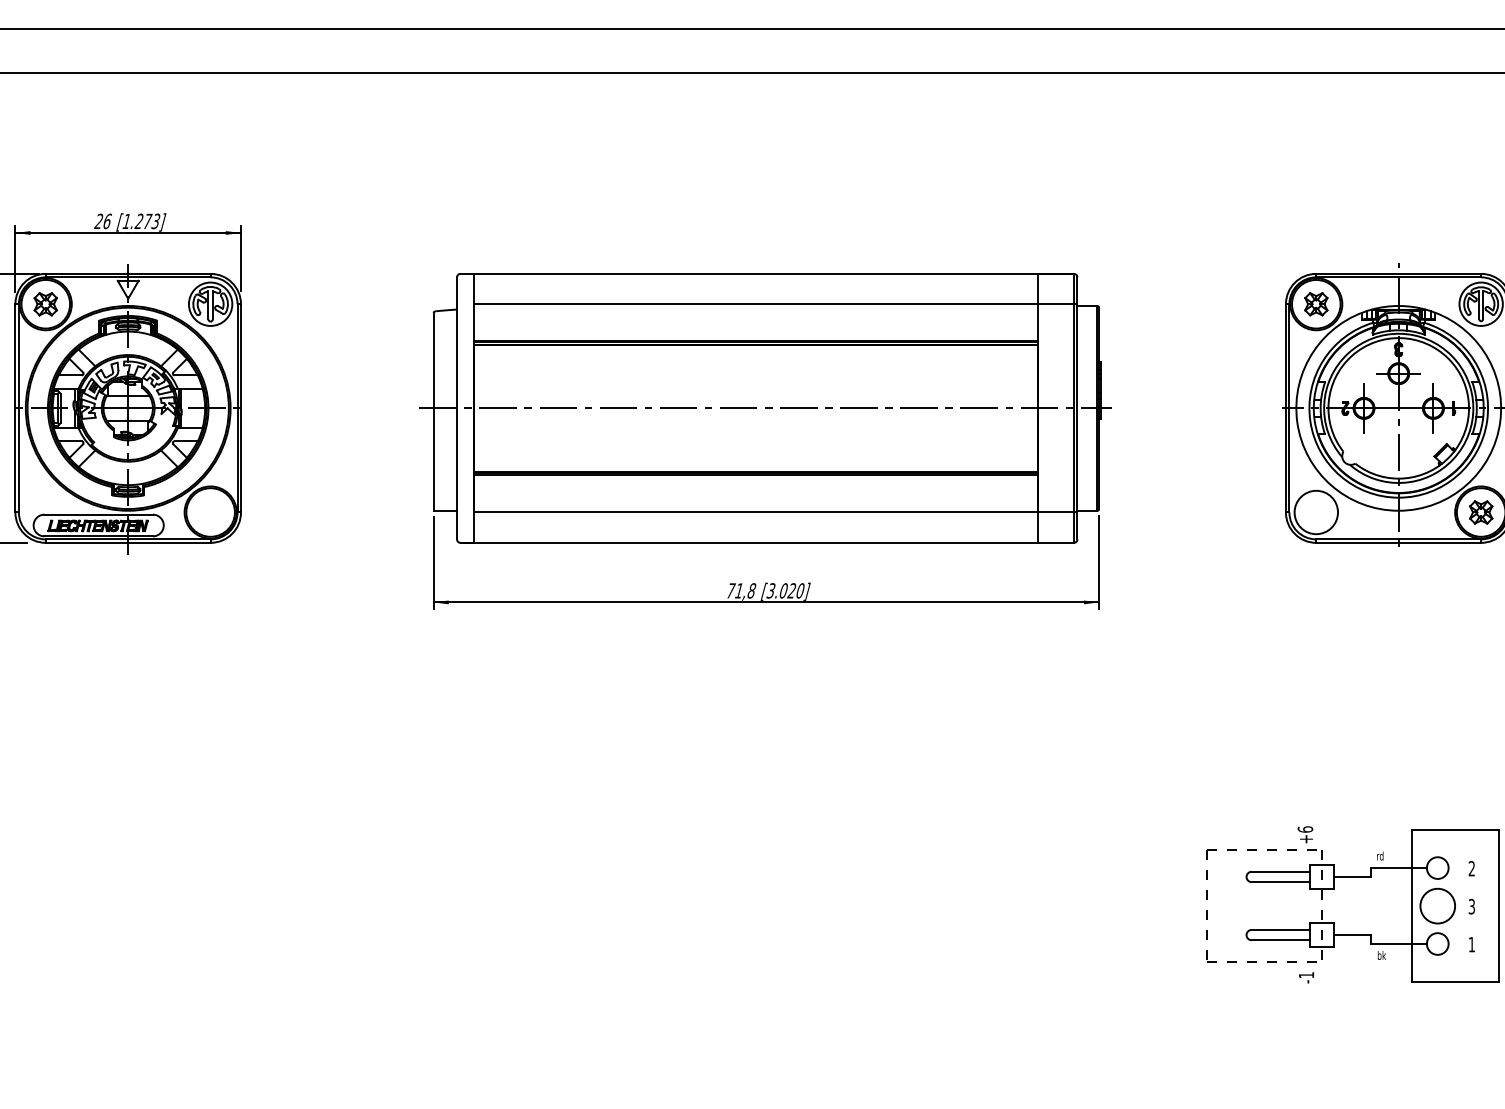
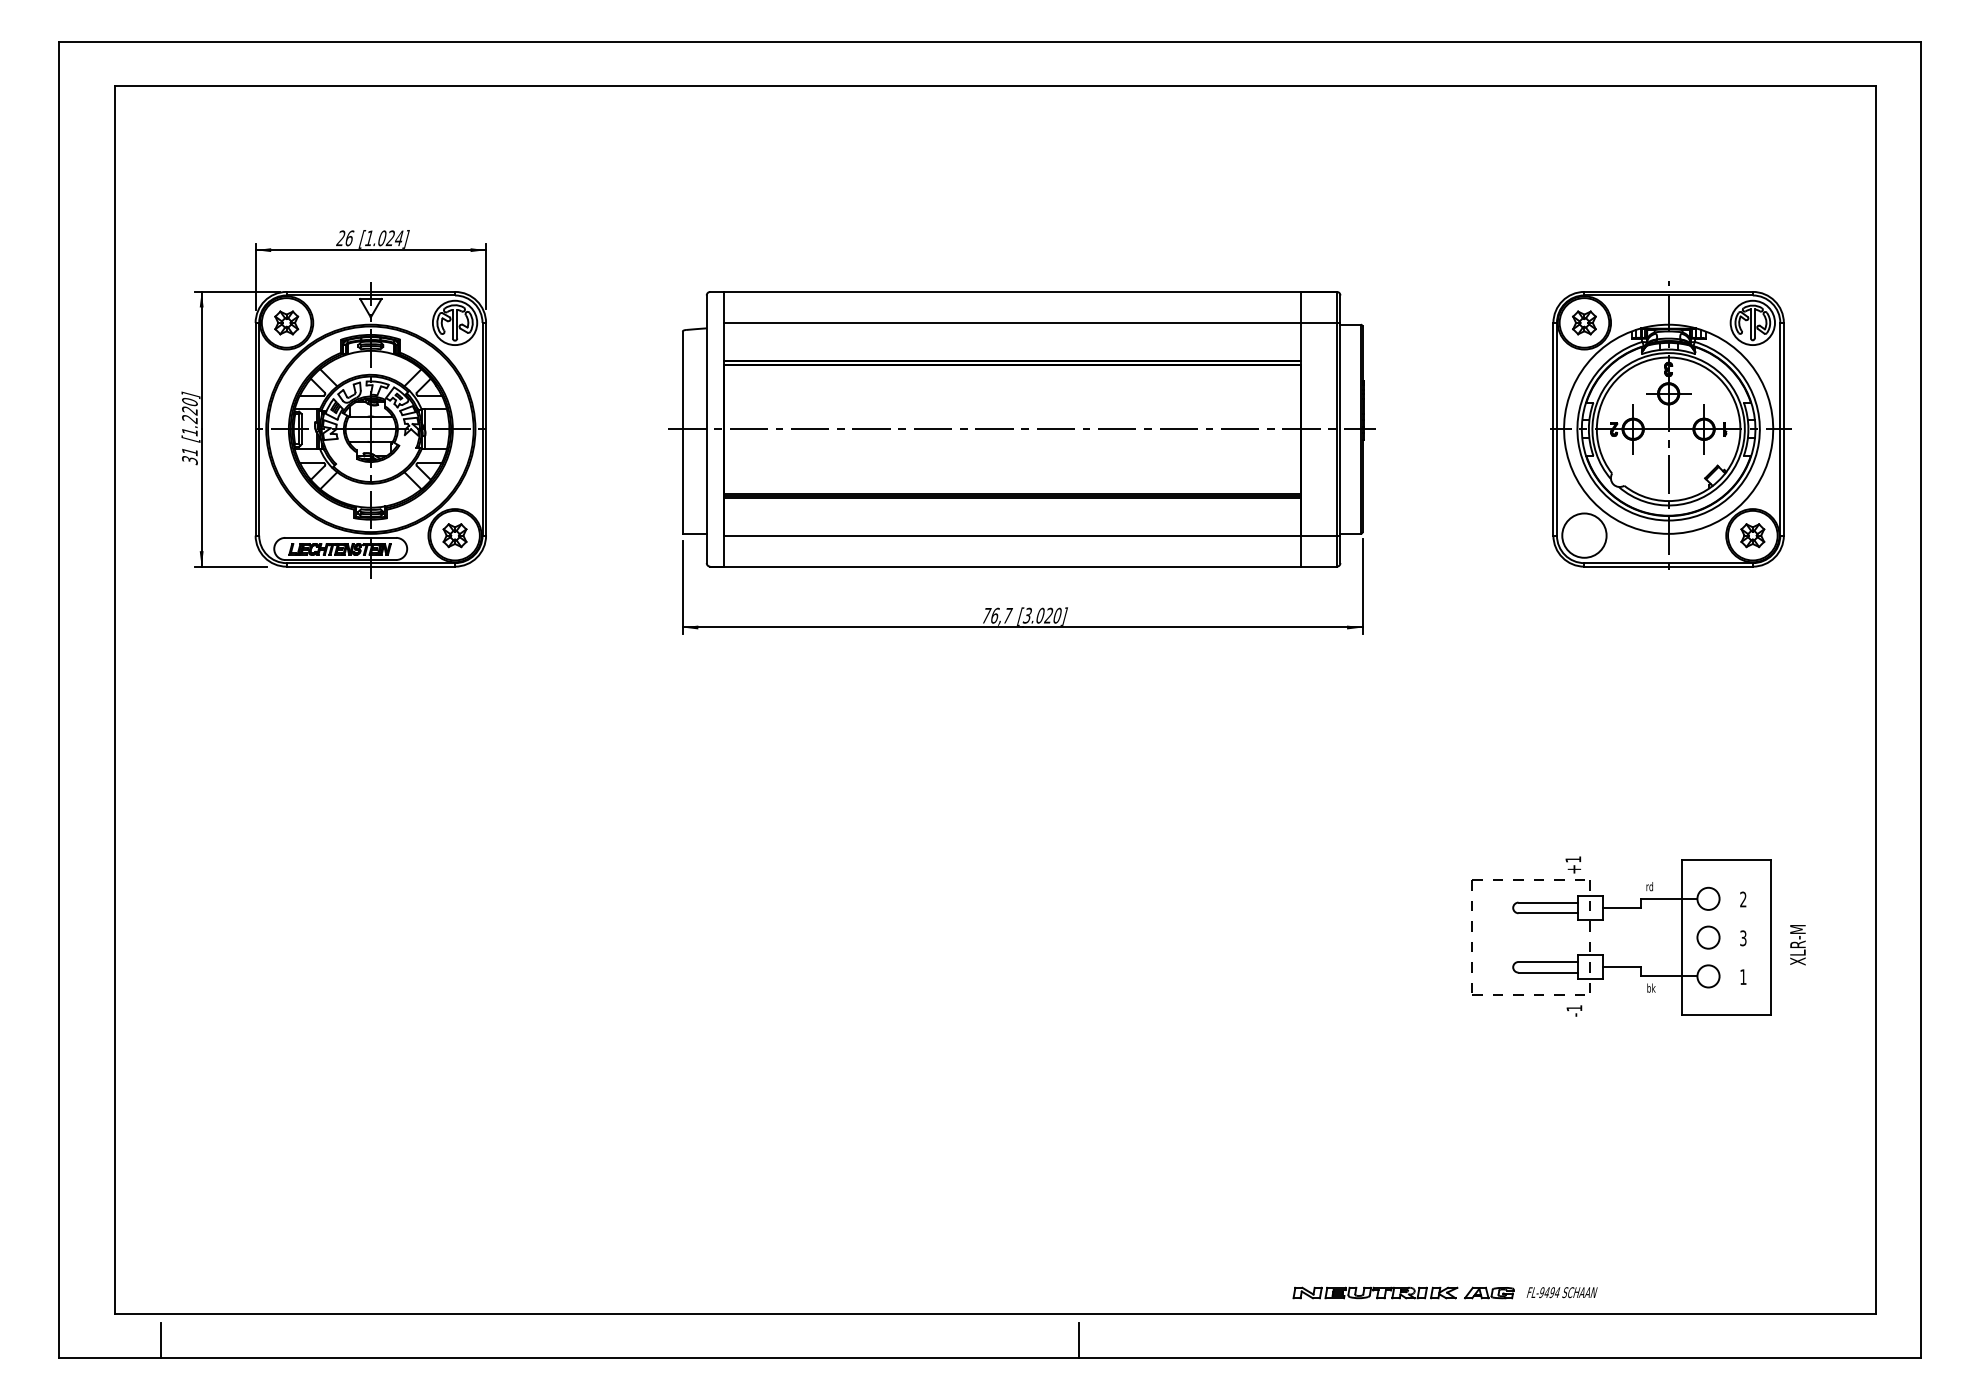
text: (147, 221) -> (390, 238), [1.273] -> [1.024]
part: (210, 512) -> (454, 535), added
text: (745, 590) -> (1001, 615), 71,8 -> 76,7
text: (1305, 829) -> (1573, 859), +6 -> +1
circle: (1437, 905) -> (1708, 937), size x0.62

